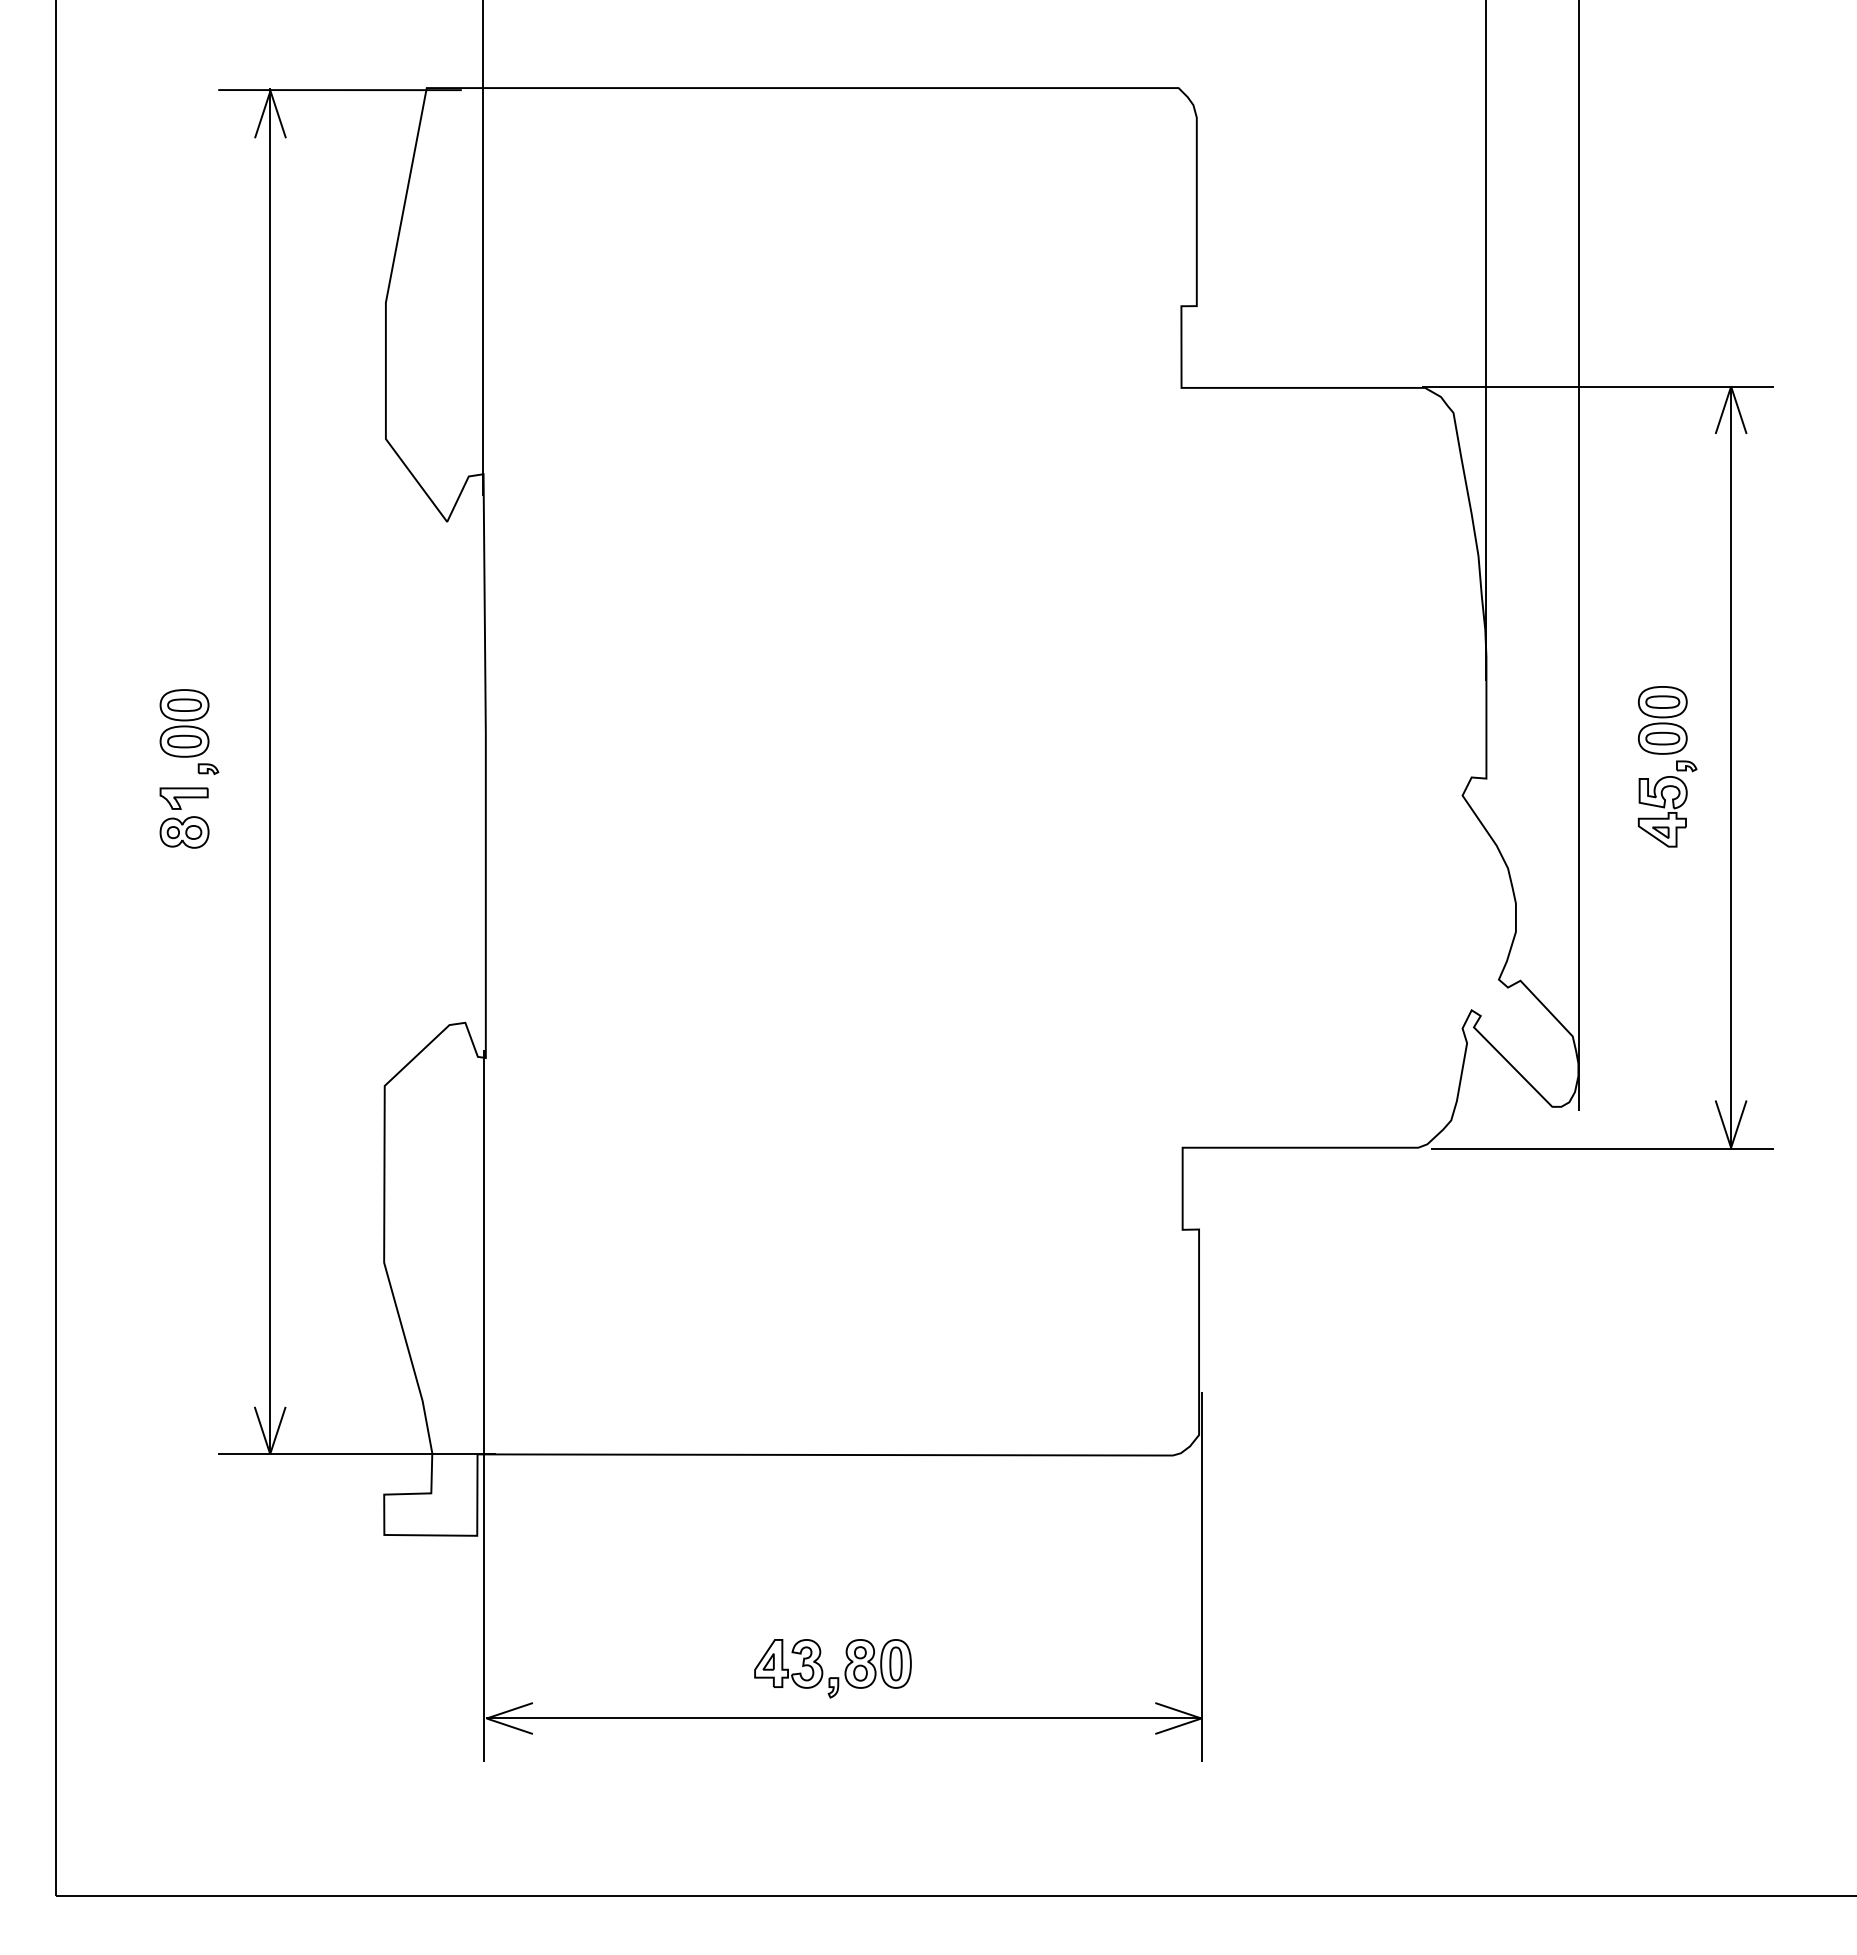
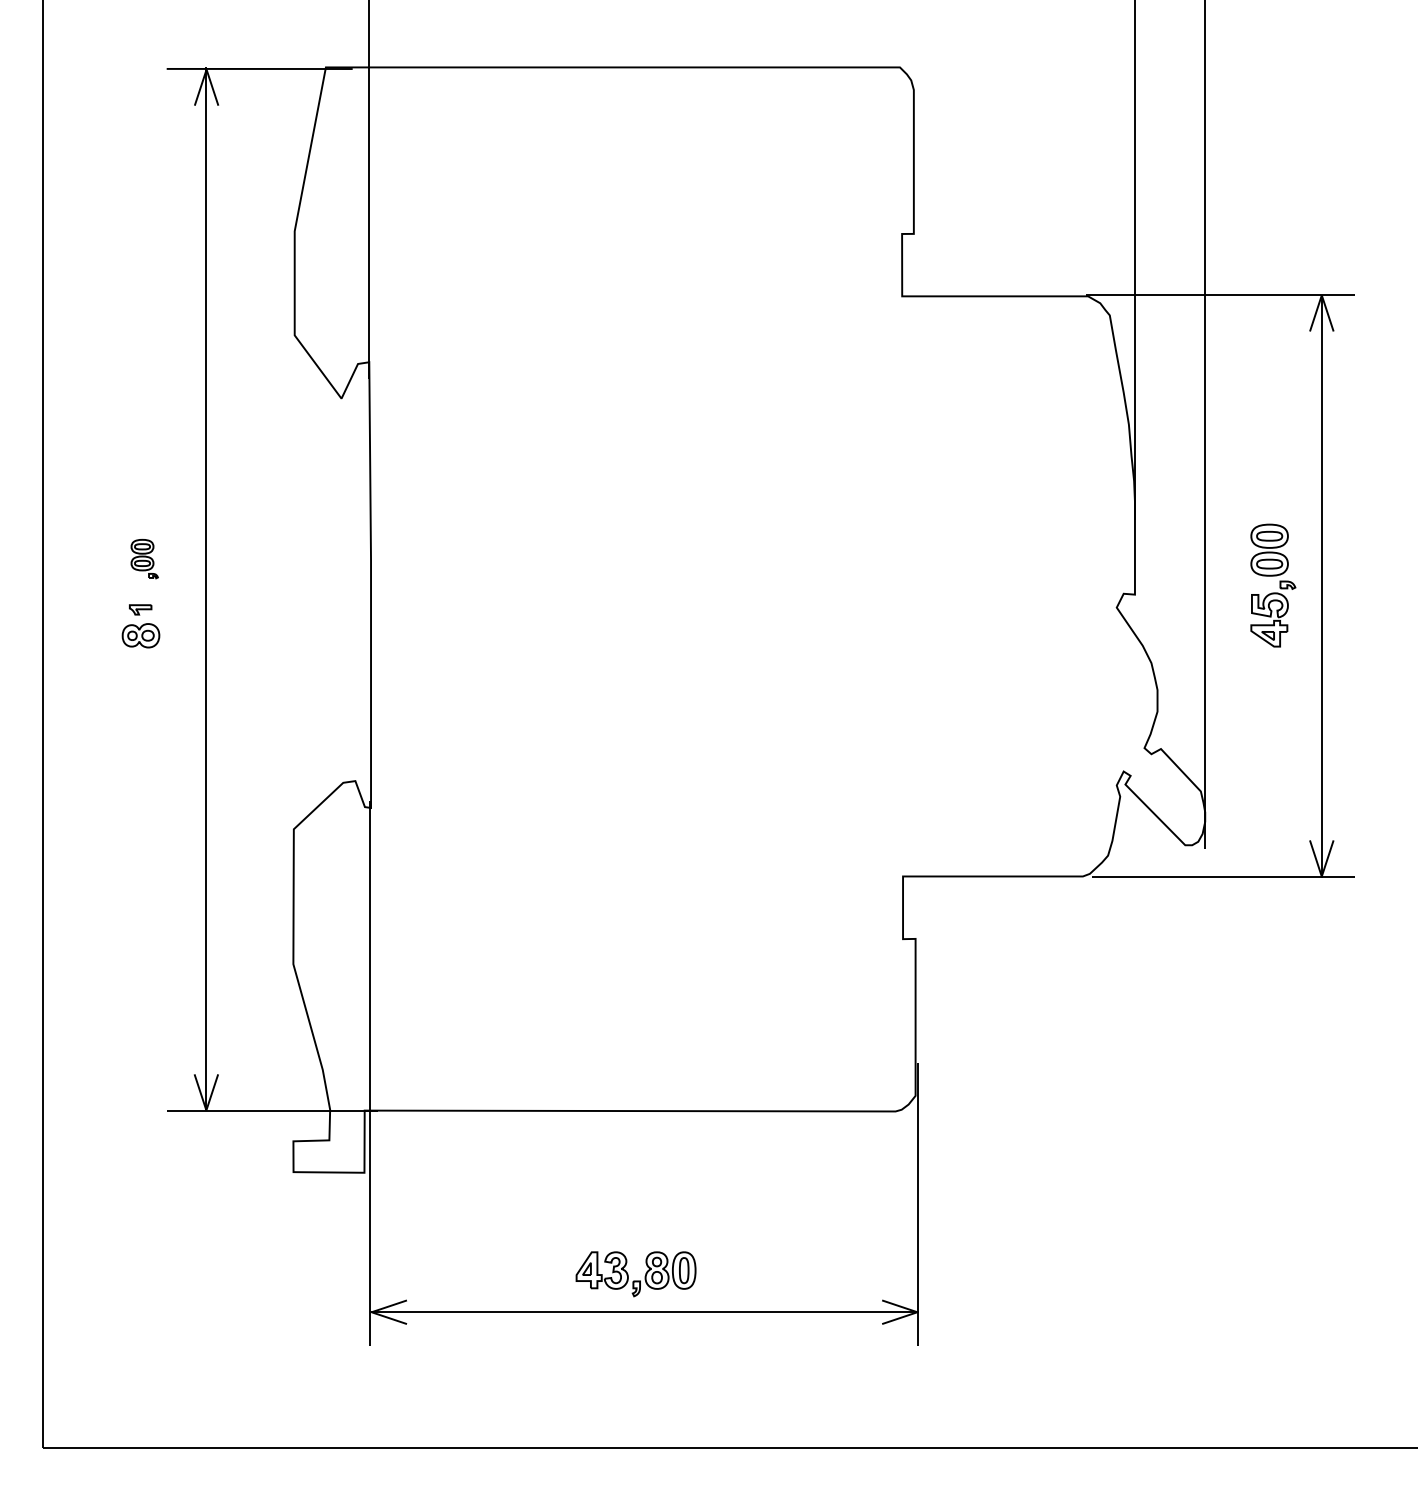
part: (189, 731) -> (144, 558), size x0.6
part: (183, 798) -> (140, 609), size x0.6

